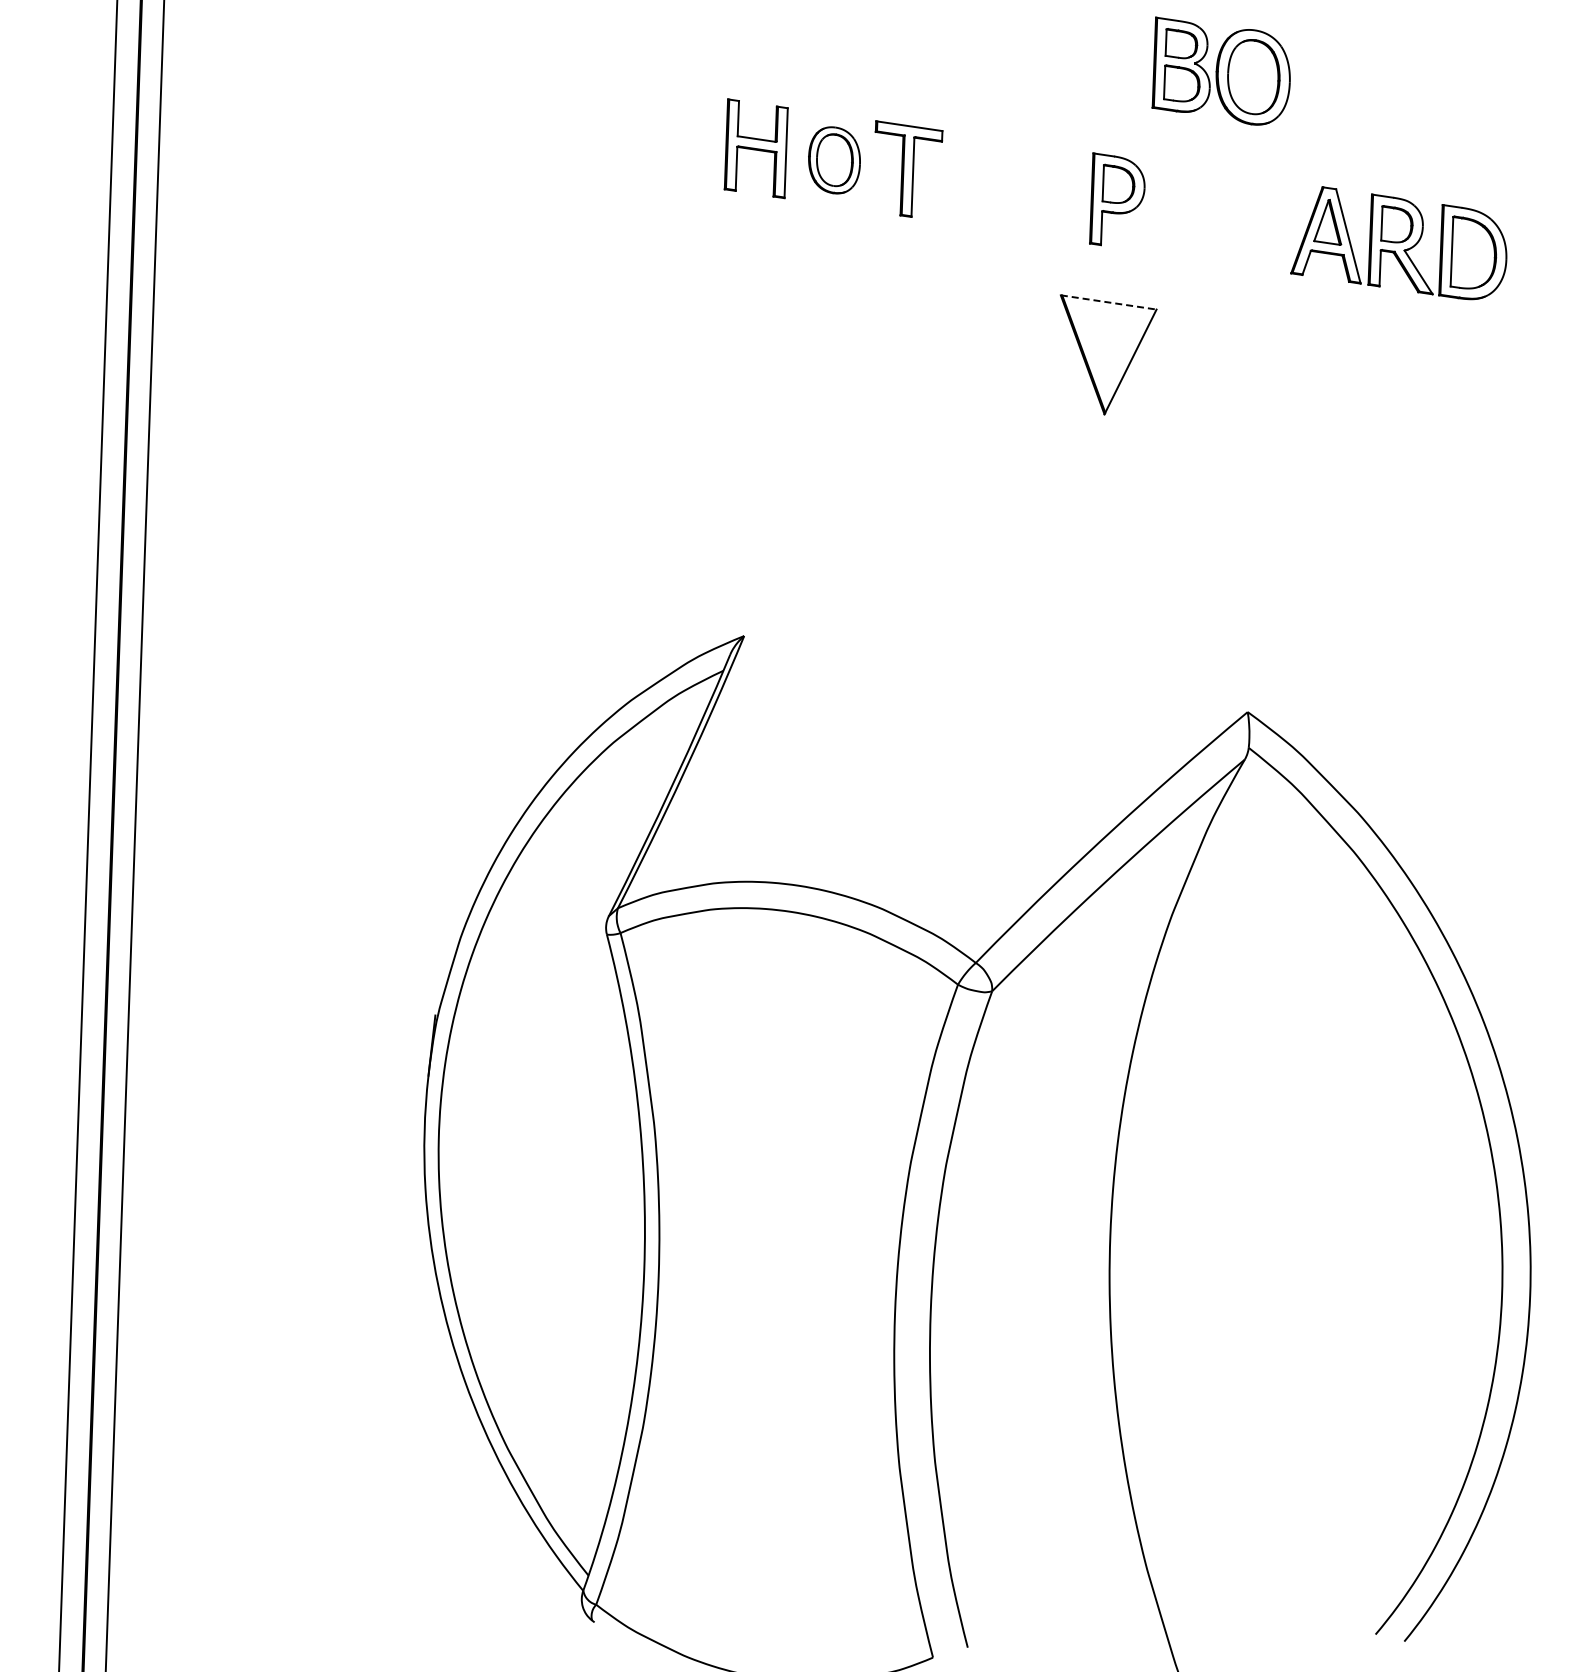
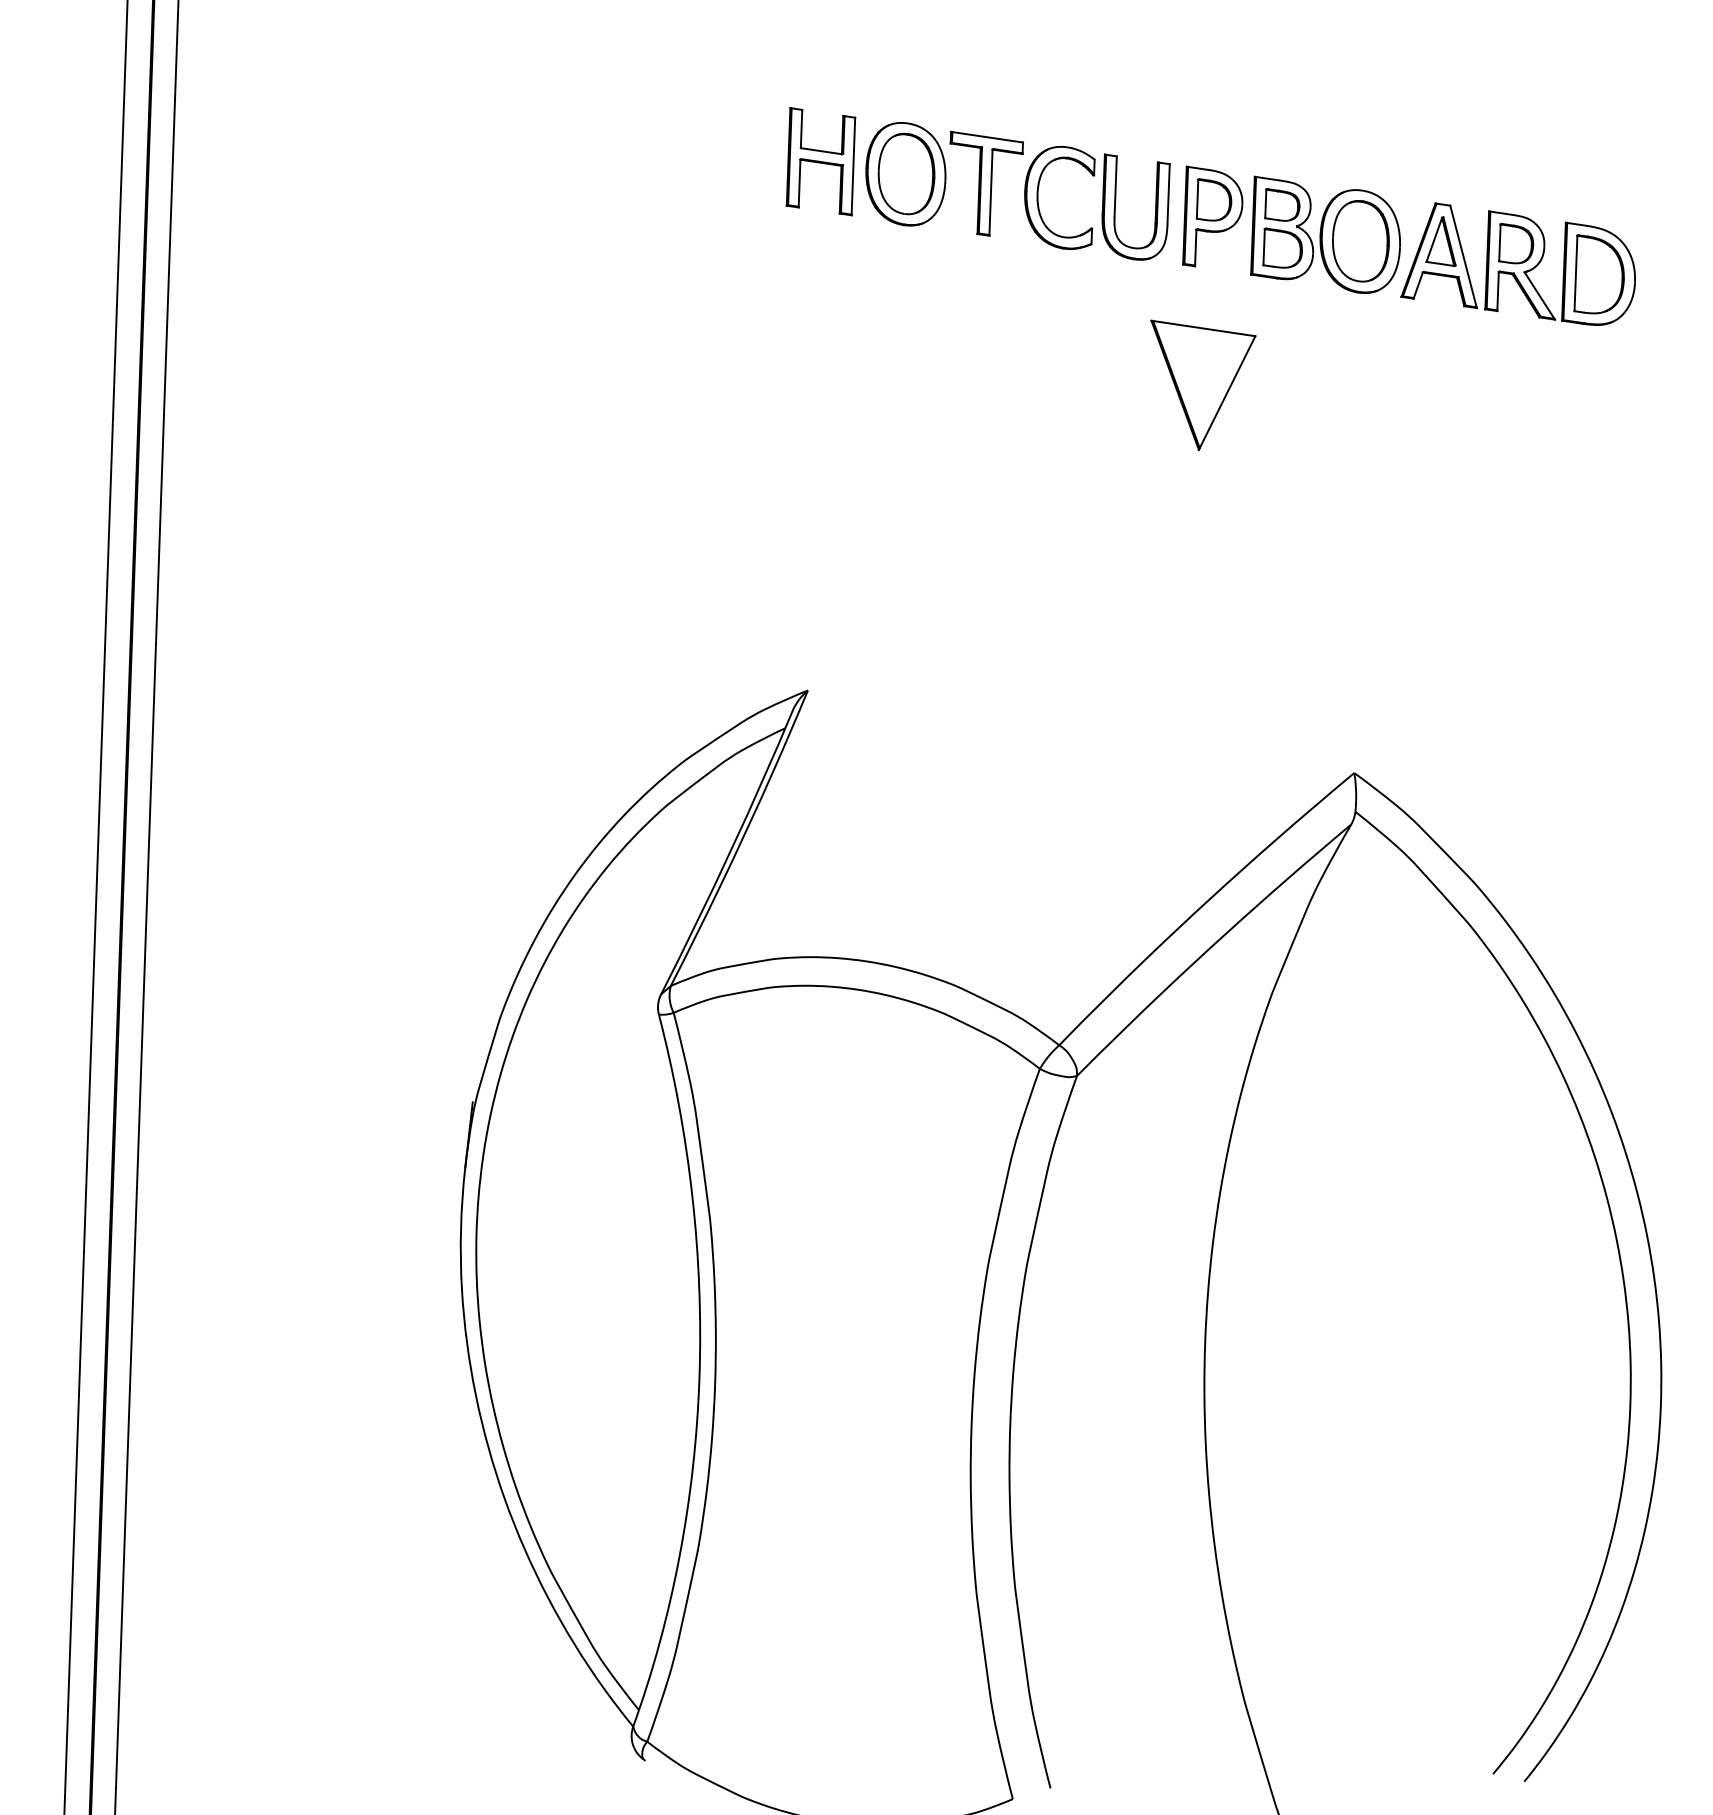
part: (1220, 70) -> (1324, 234), moved
part: (834, 160) -> (905, 174), size x1.43
part: (1010, 186) -> (1096, 202), added
line: (1109, 302) -> (1204, 328), dashed -> solid

